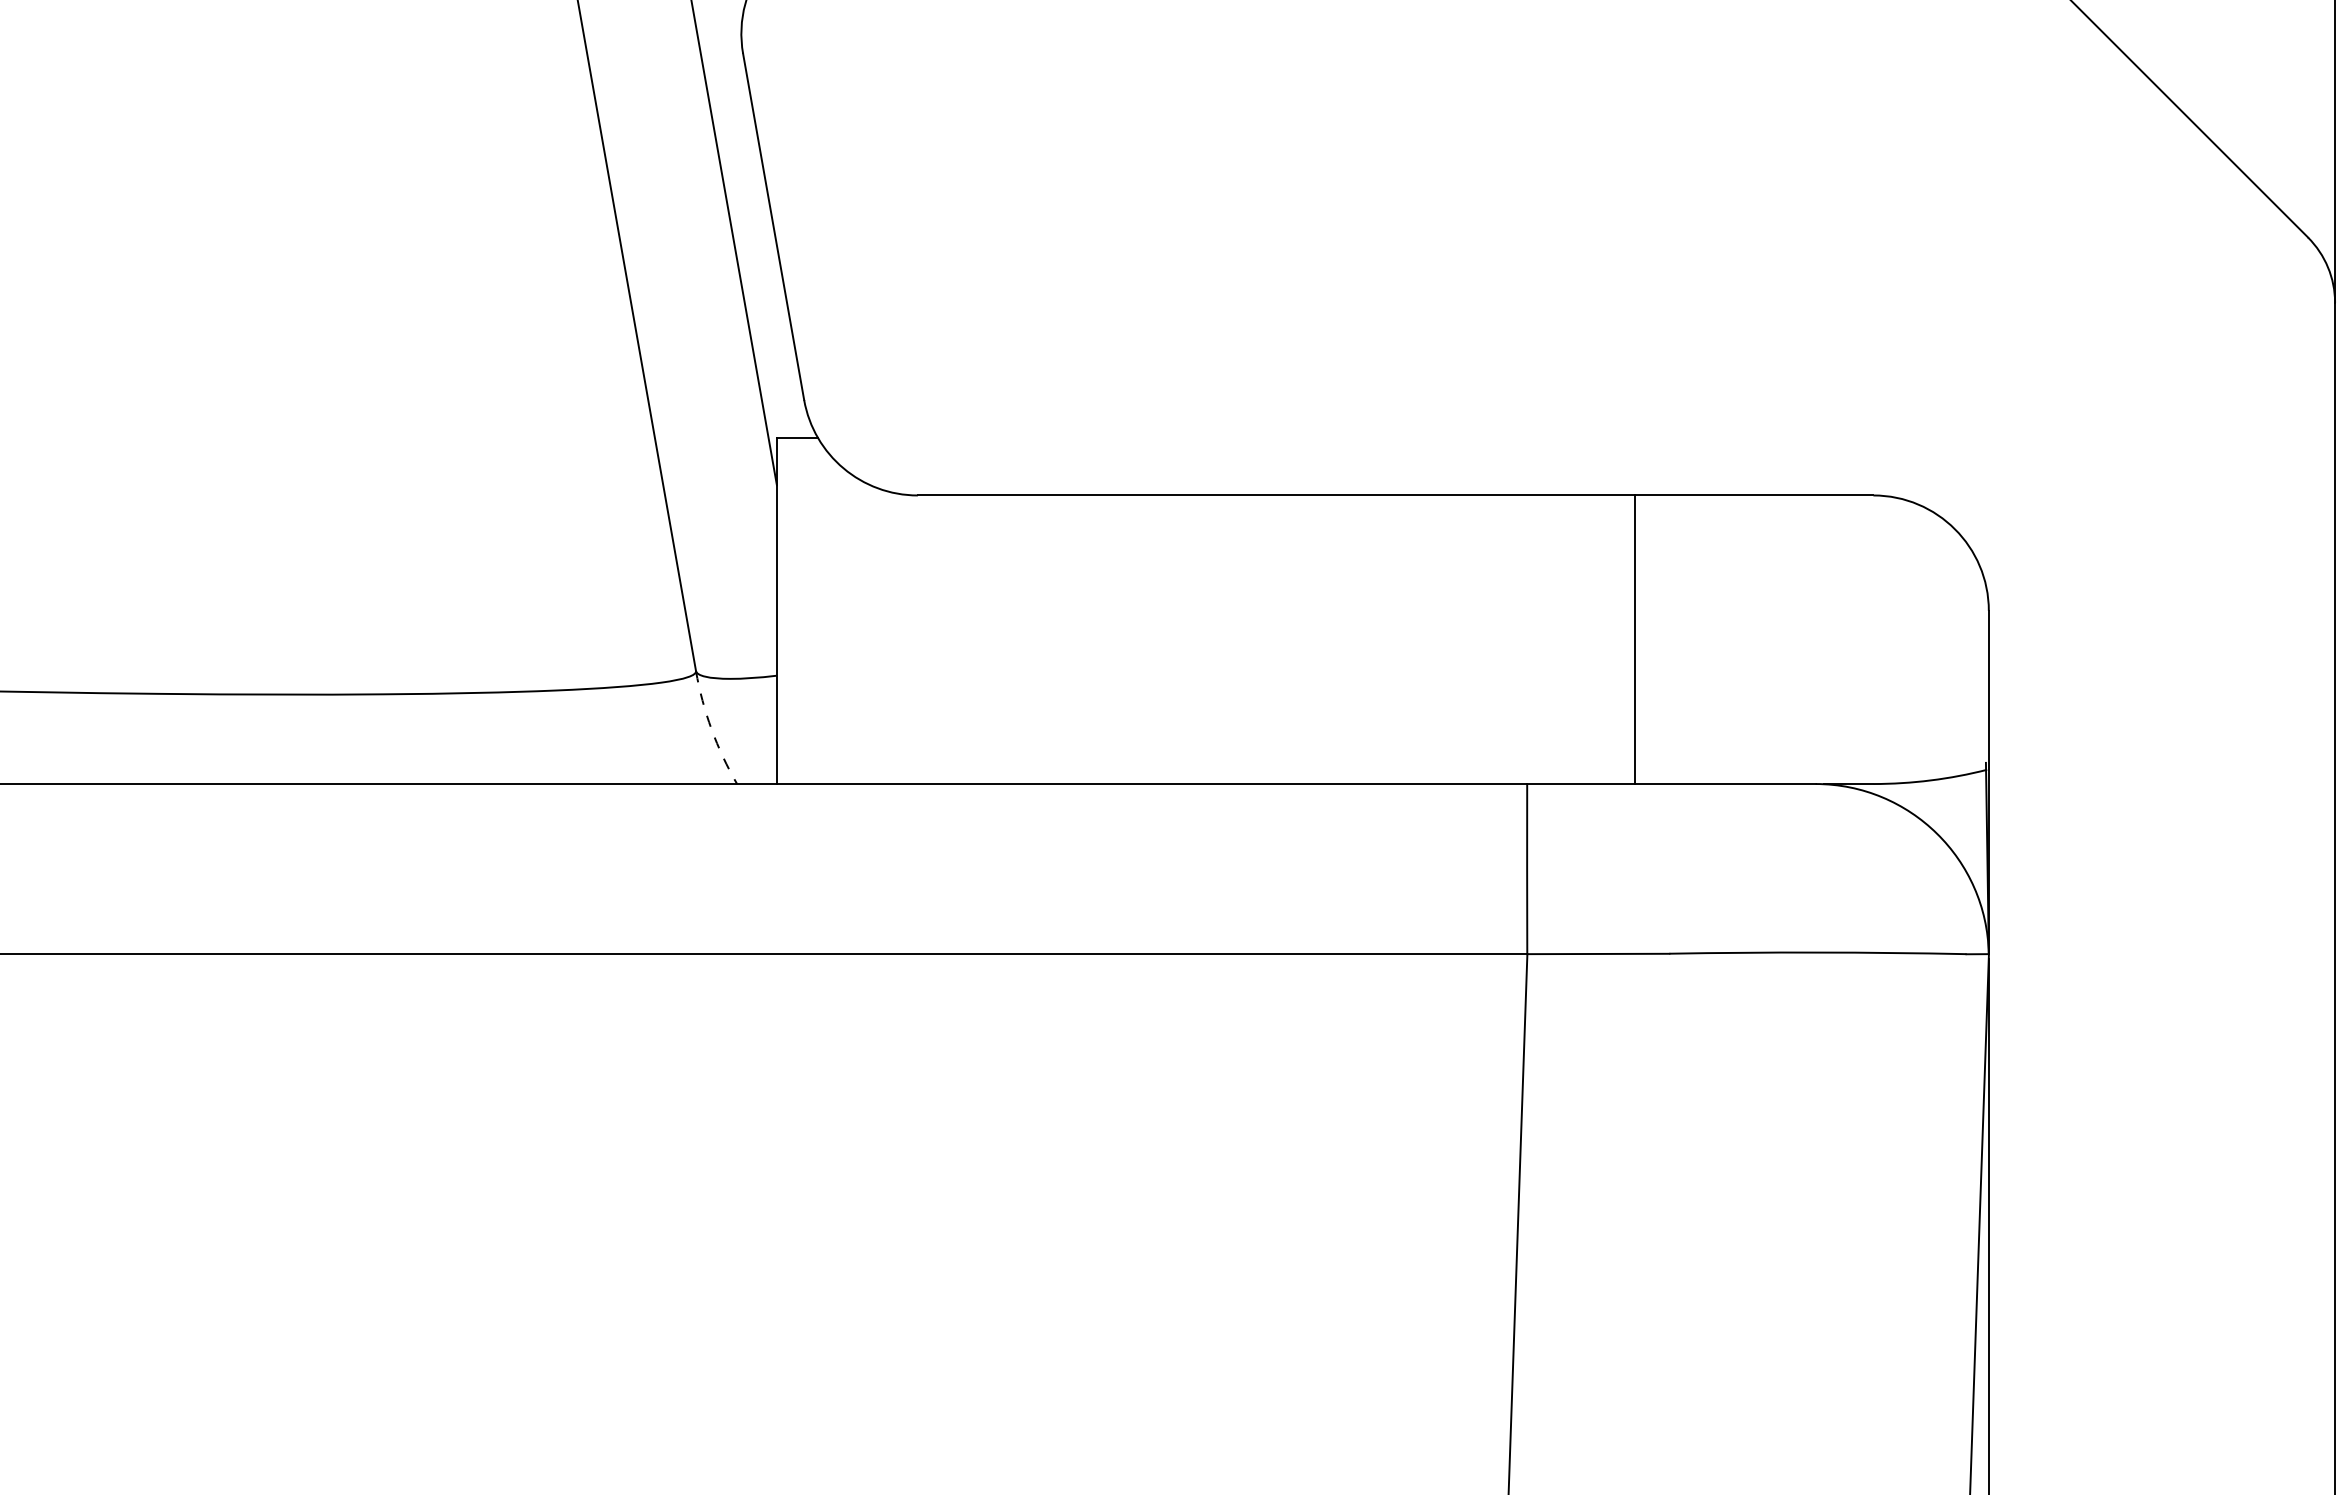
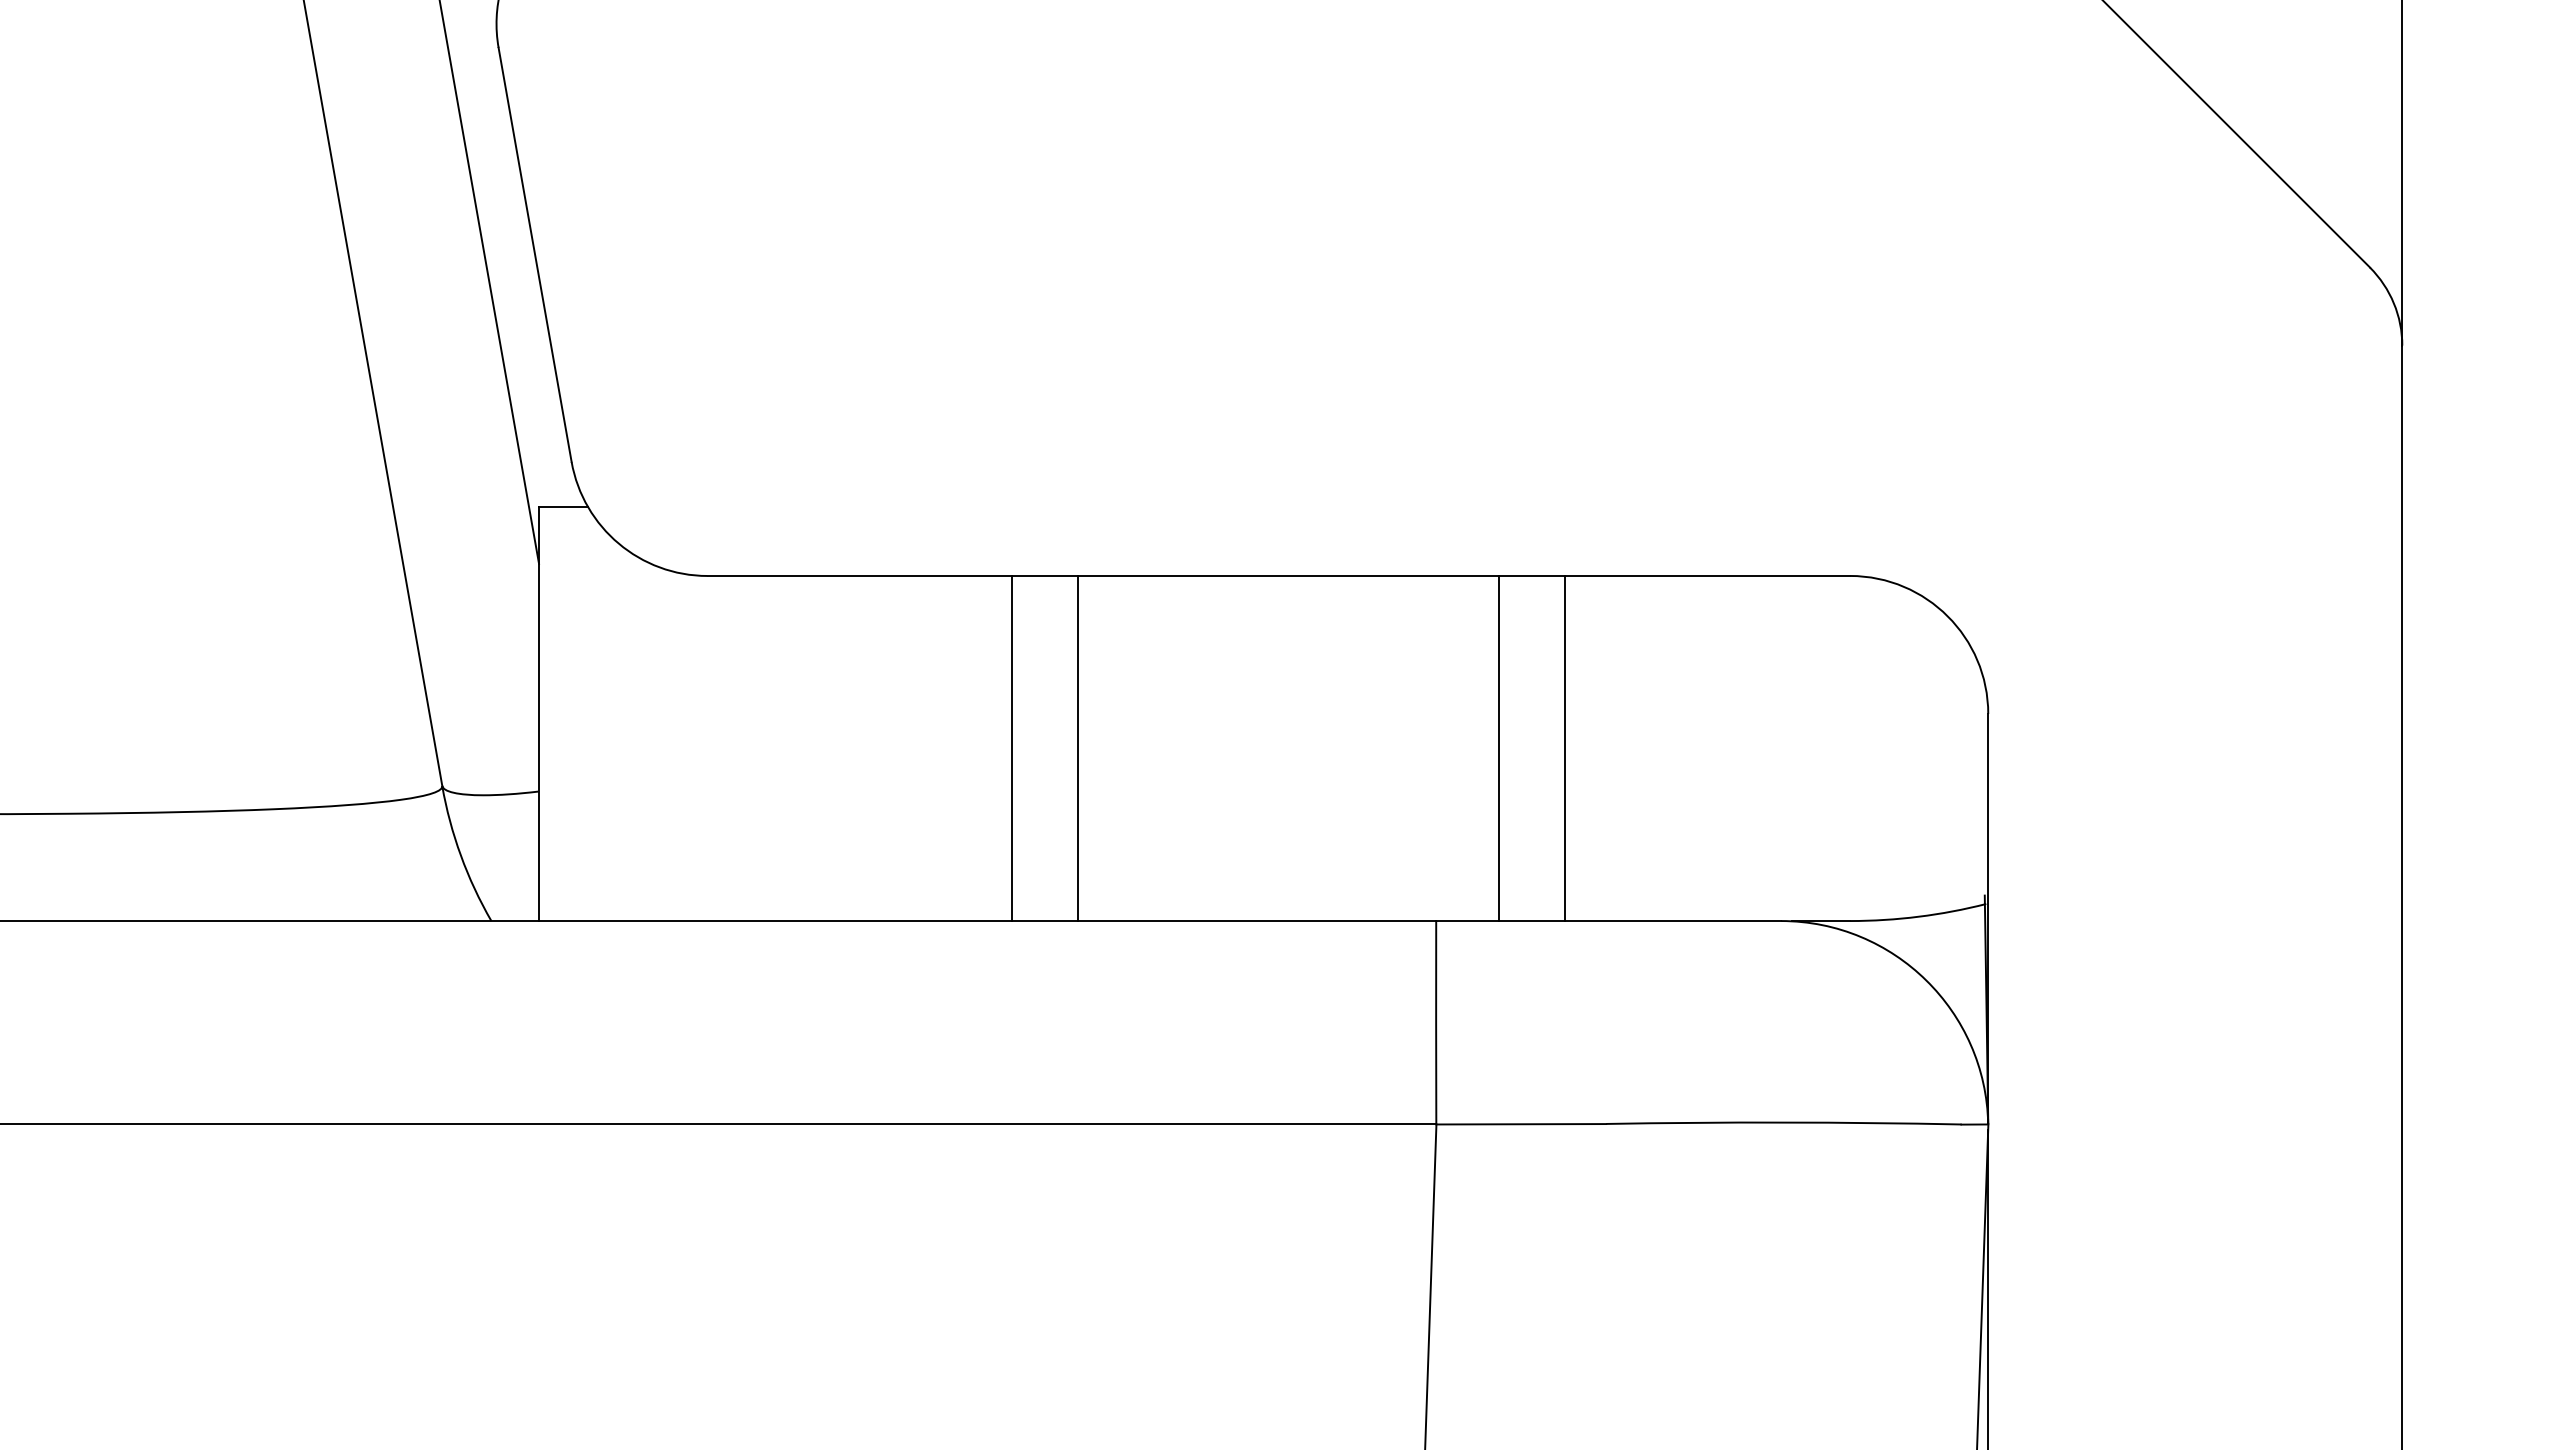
line: (1172, 639) -> (1012, 748), added
line: (1227, 639) -> (1077, 748), added
line: (1579, 639) -> (1498, 748), added
arc: (711, 729) -> (460, 855), dashed -> solid

